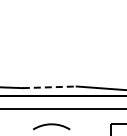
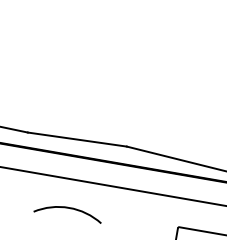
line: (49, 87) -> (76, 139), dashed -> solid

